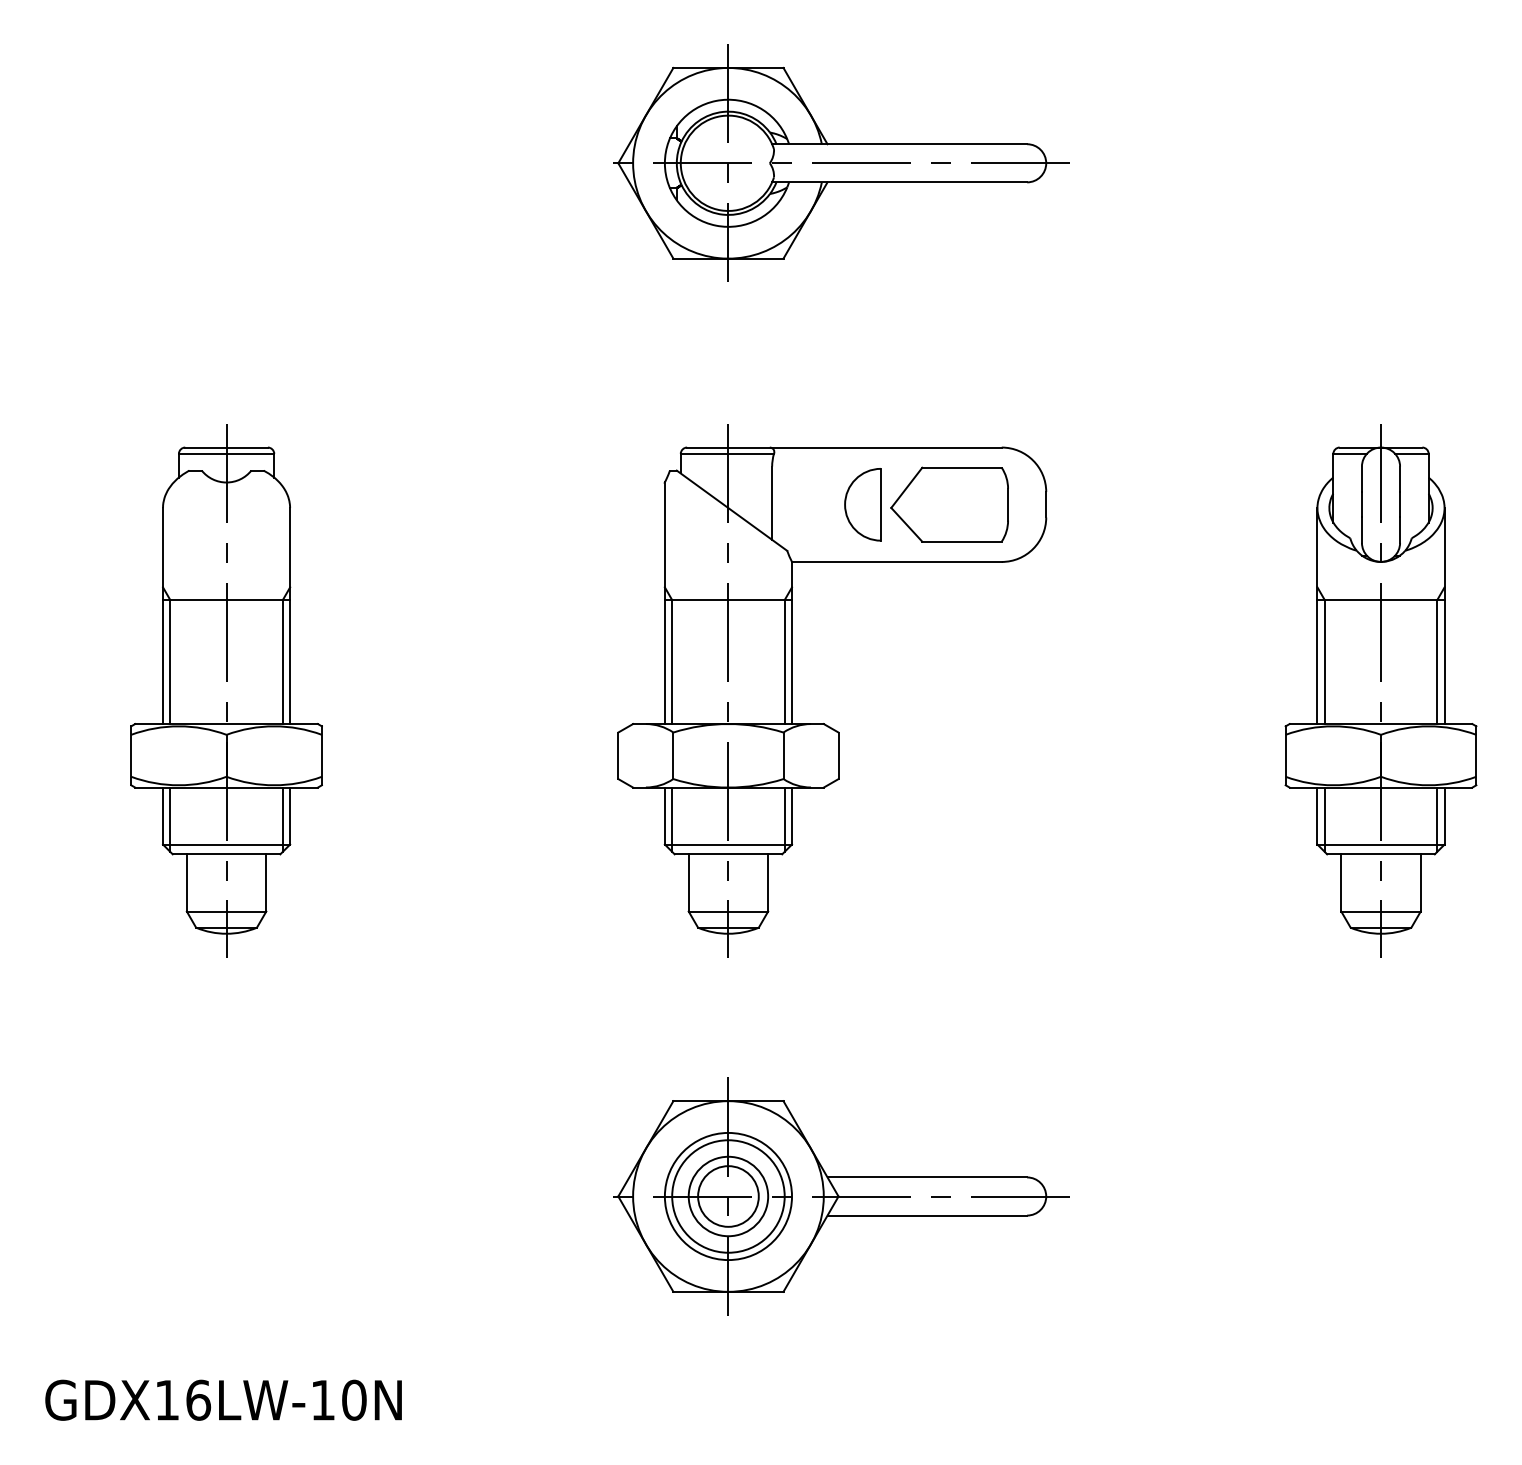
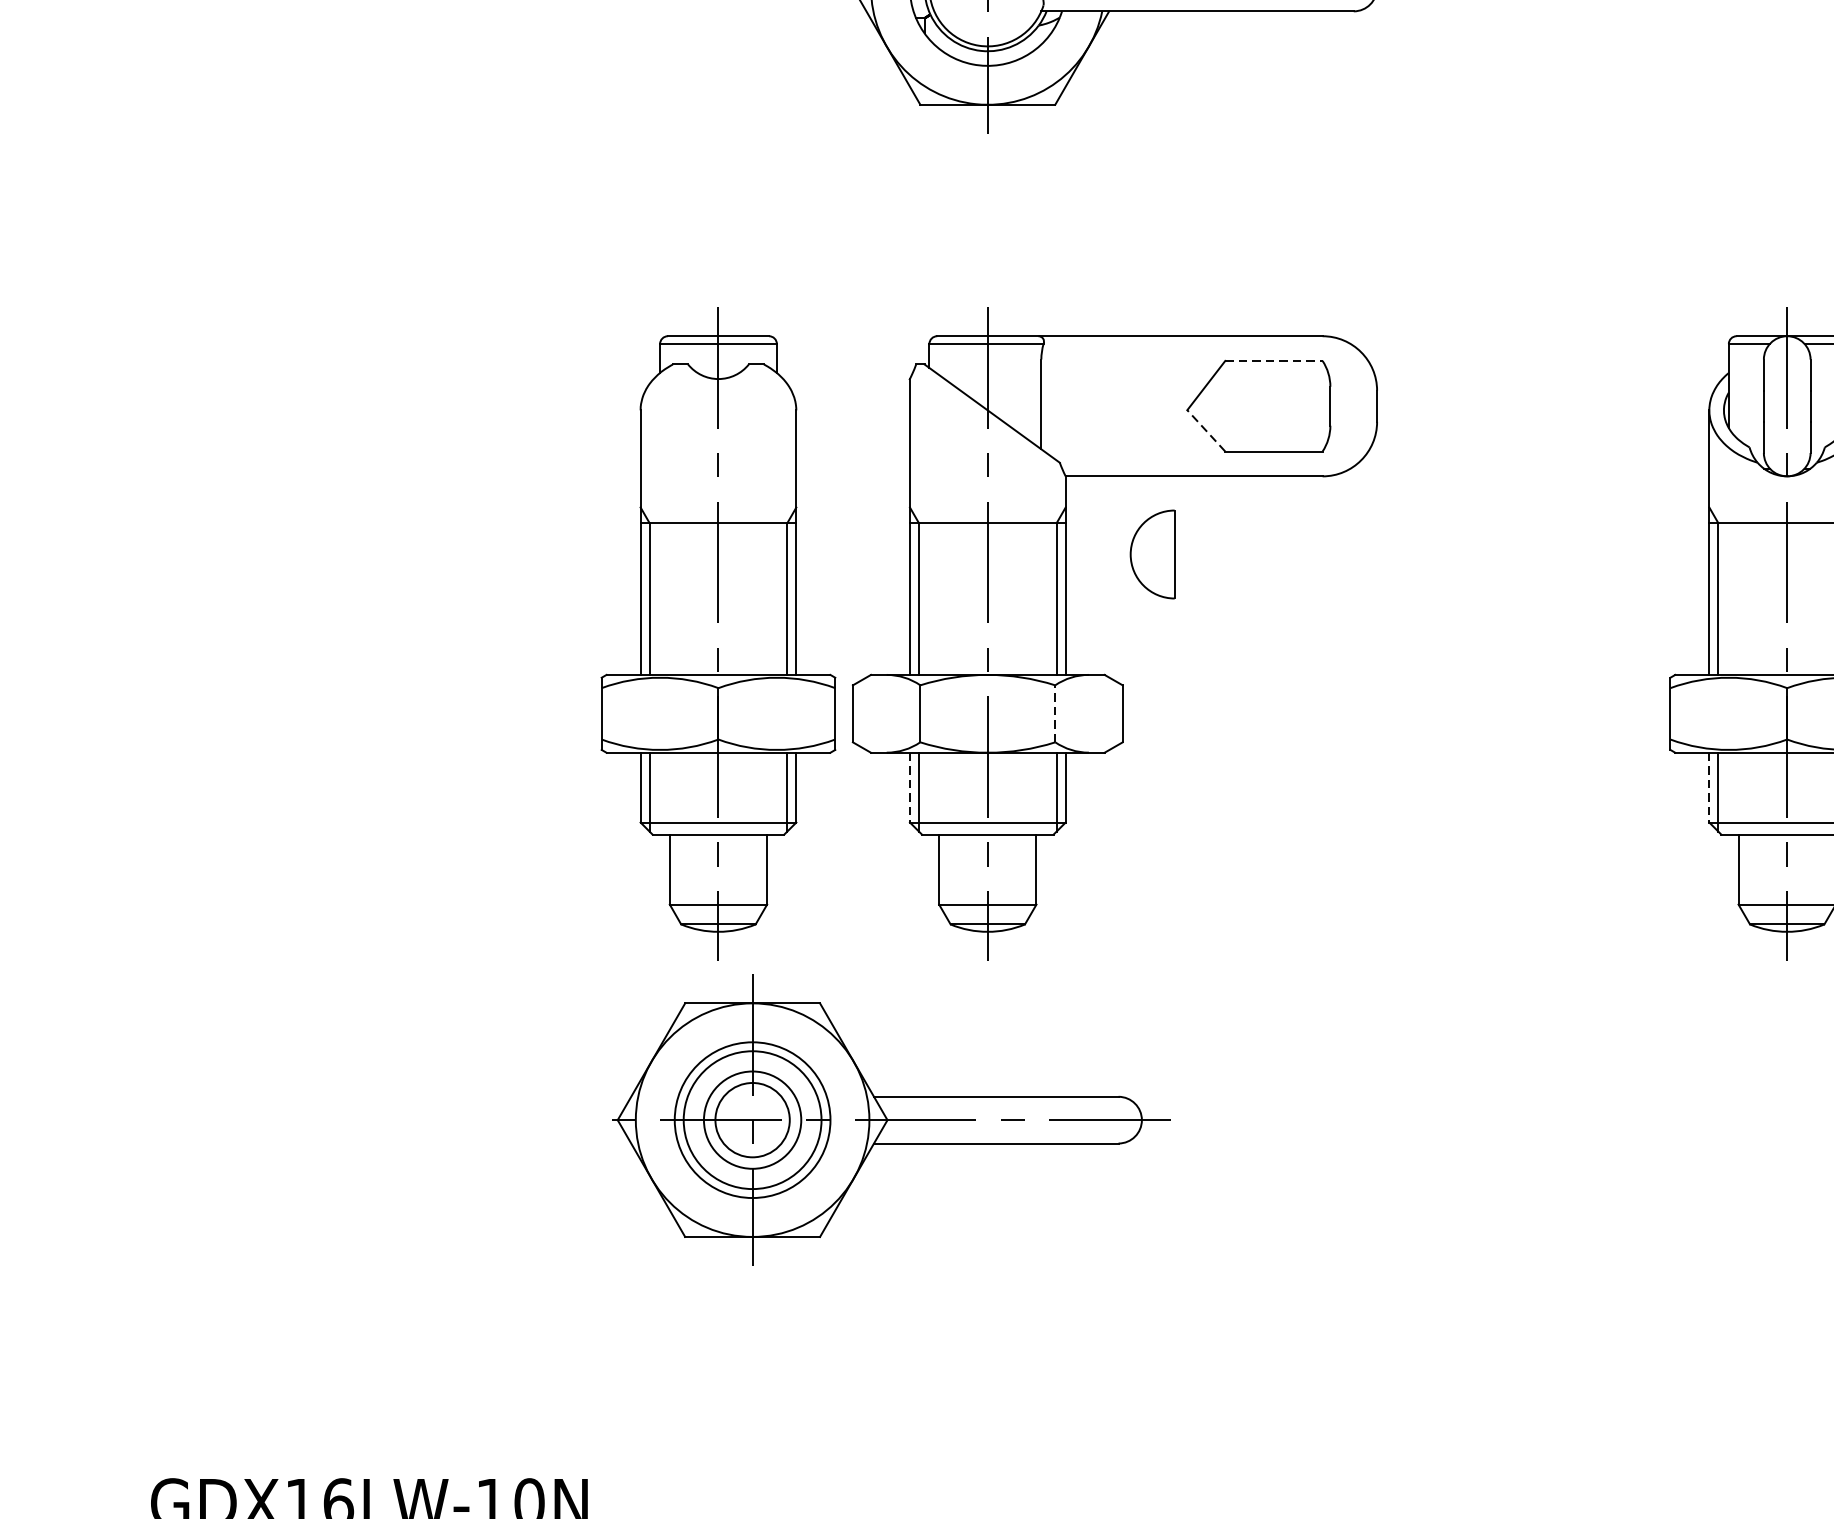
line: (962, 467) -> (1274, 360), solid -> dashed
part: (862, 504) -> (1152, 554), moved
line: (906, 524) -> (1205, 430), solid -> dashed
part: (226, 690) -> (718, 633), moved
line: (783, 755) -> (1055, 713), solid -> dashed
line: (664, 816) -> (909, 788), solid -> dashed
line: (1317, 816) -> (1709, 788), solid -> dashed
part: (841, 1196) -> (891, 1120), moved

